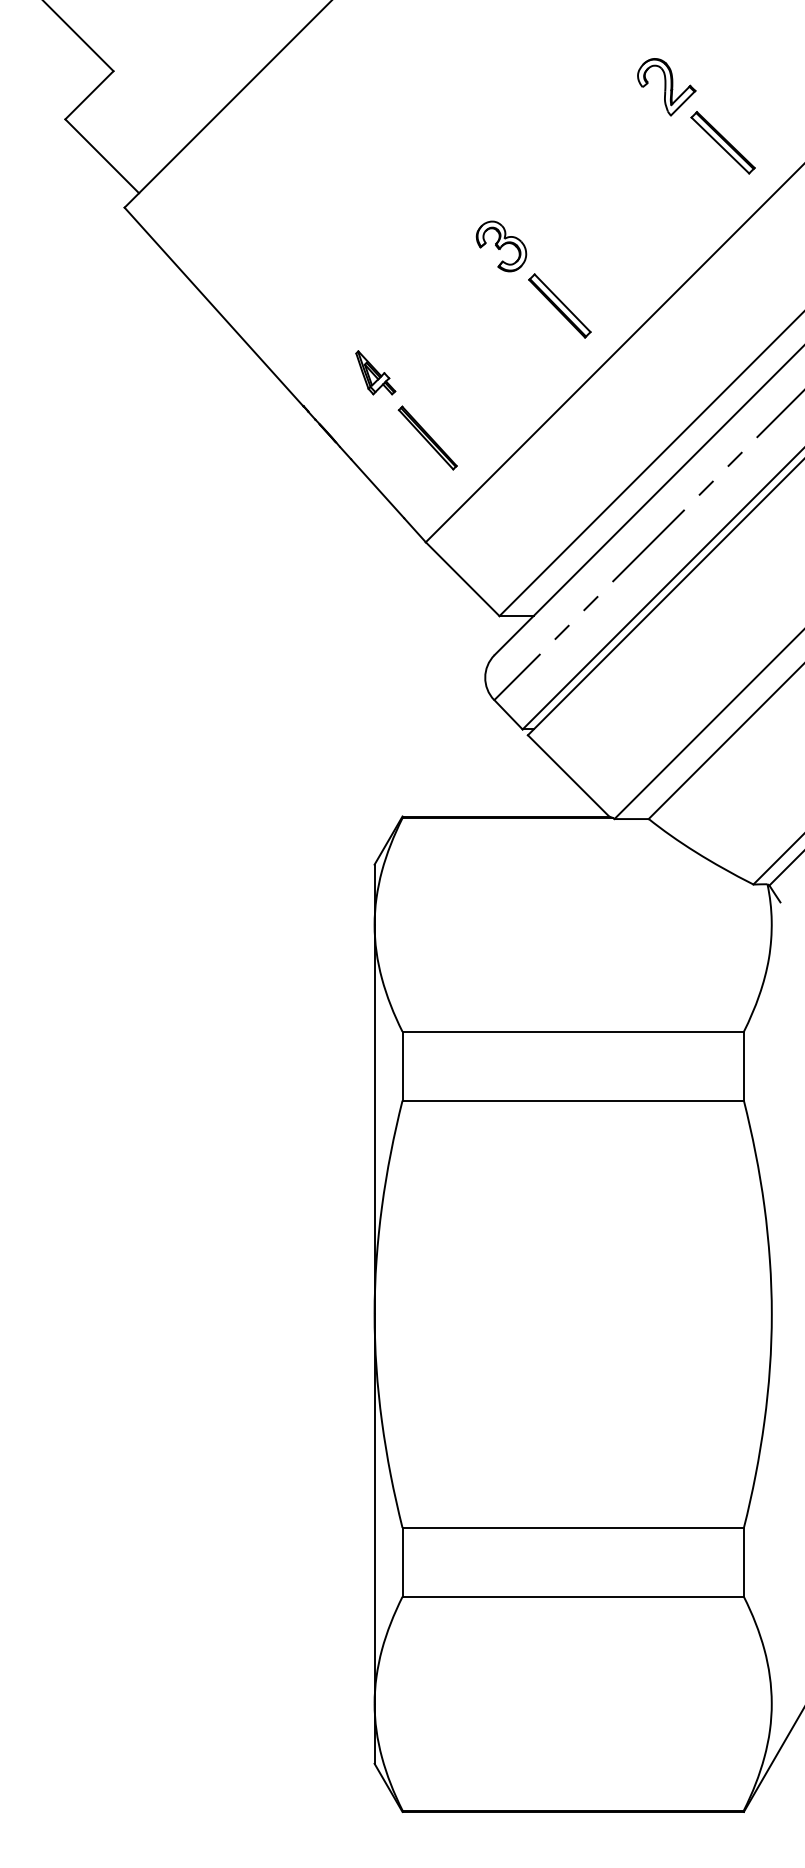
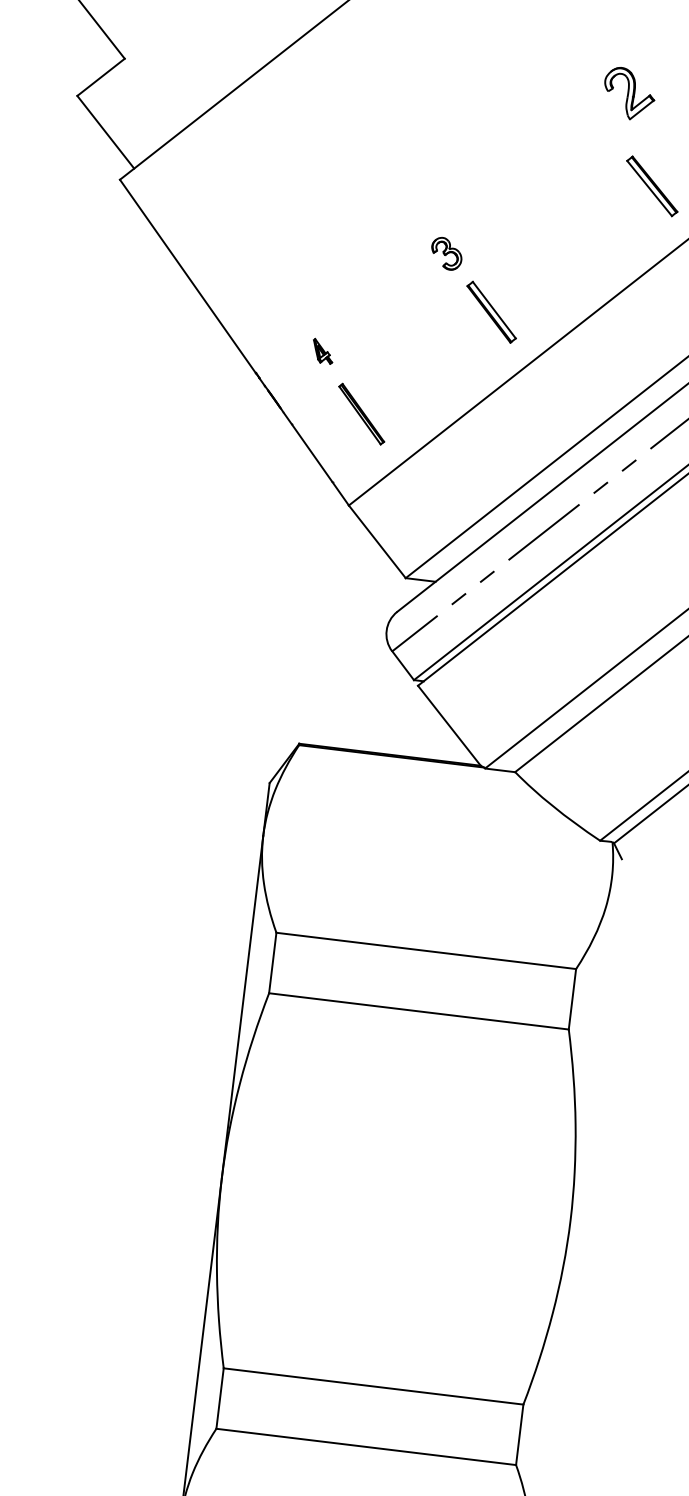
part: (666, 87) -> (629, 94), moved
part: (501, 246) -> (446, 253), size x0.7
part: (375, 372) -> (322, 351), size x0.6

